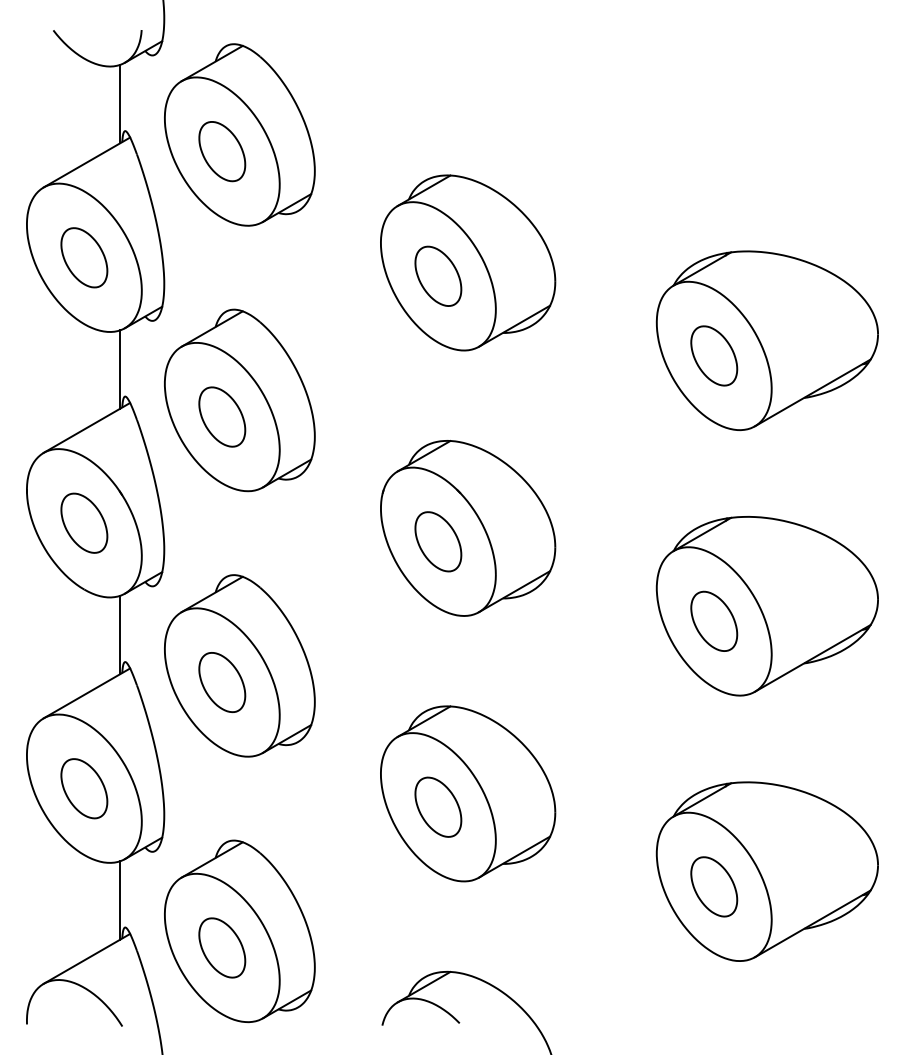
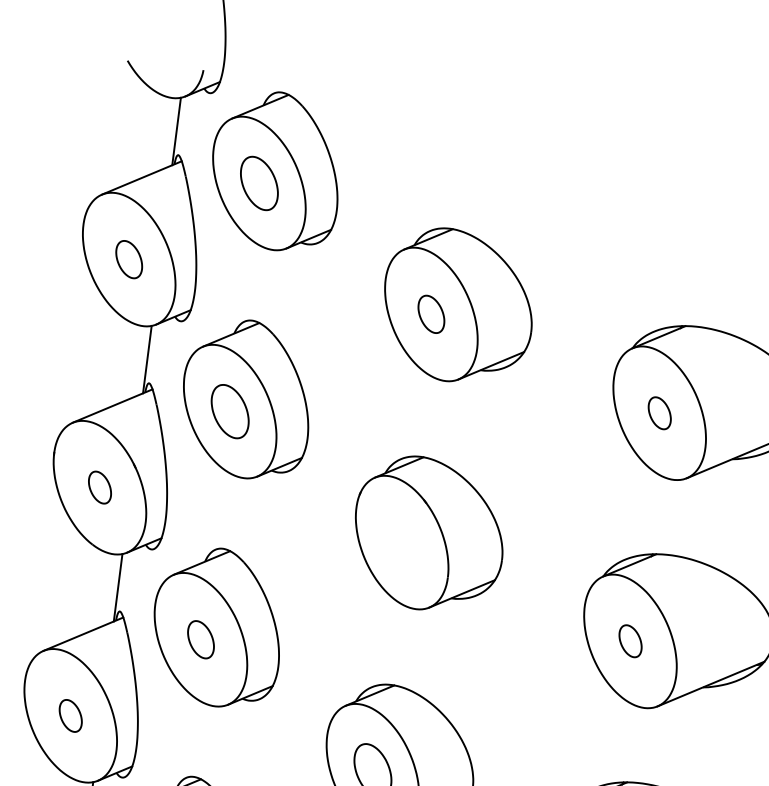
part: (84, 257) -> (129, 259), size x0.7
part: (438, 275) -> (431, 313), size x0.7
part: (714, 355) -> (659, 412), size x0.6
part: (84, 522) -> (100, 487), size x0.6
part: (438, 541) -> (402, 542), removed
part: (714, 620) -> (630, 640), size x0.6
part: (222, 682) -> (201, 639), size x0.7
part: (84, 788) -> (70, 715), size x0.6

